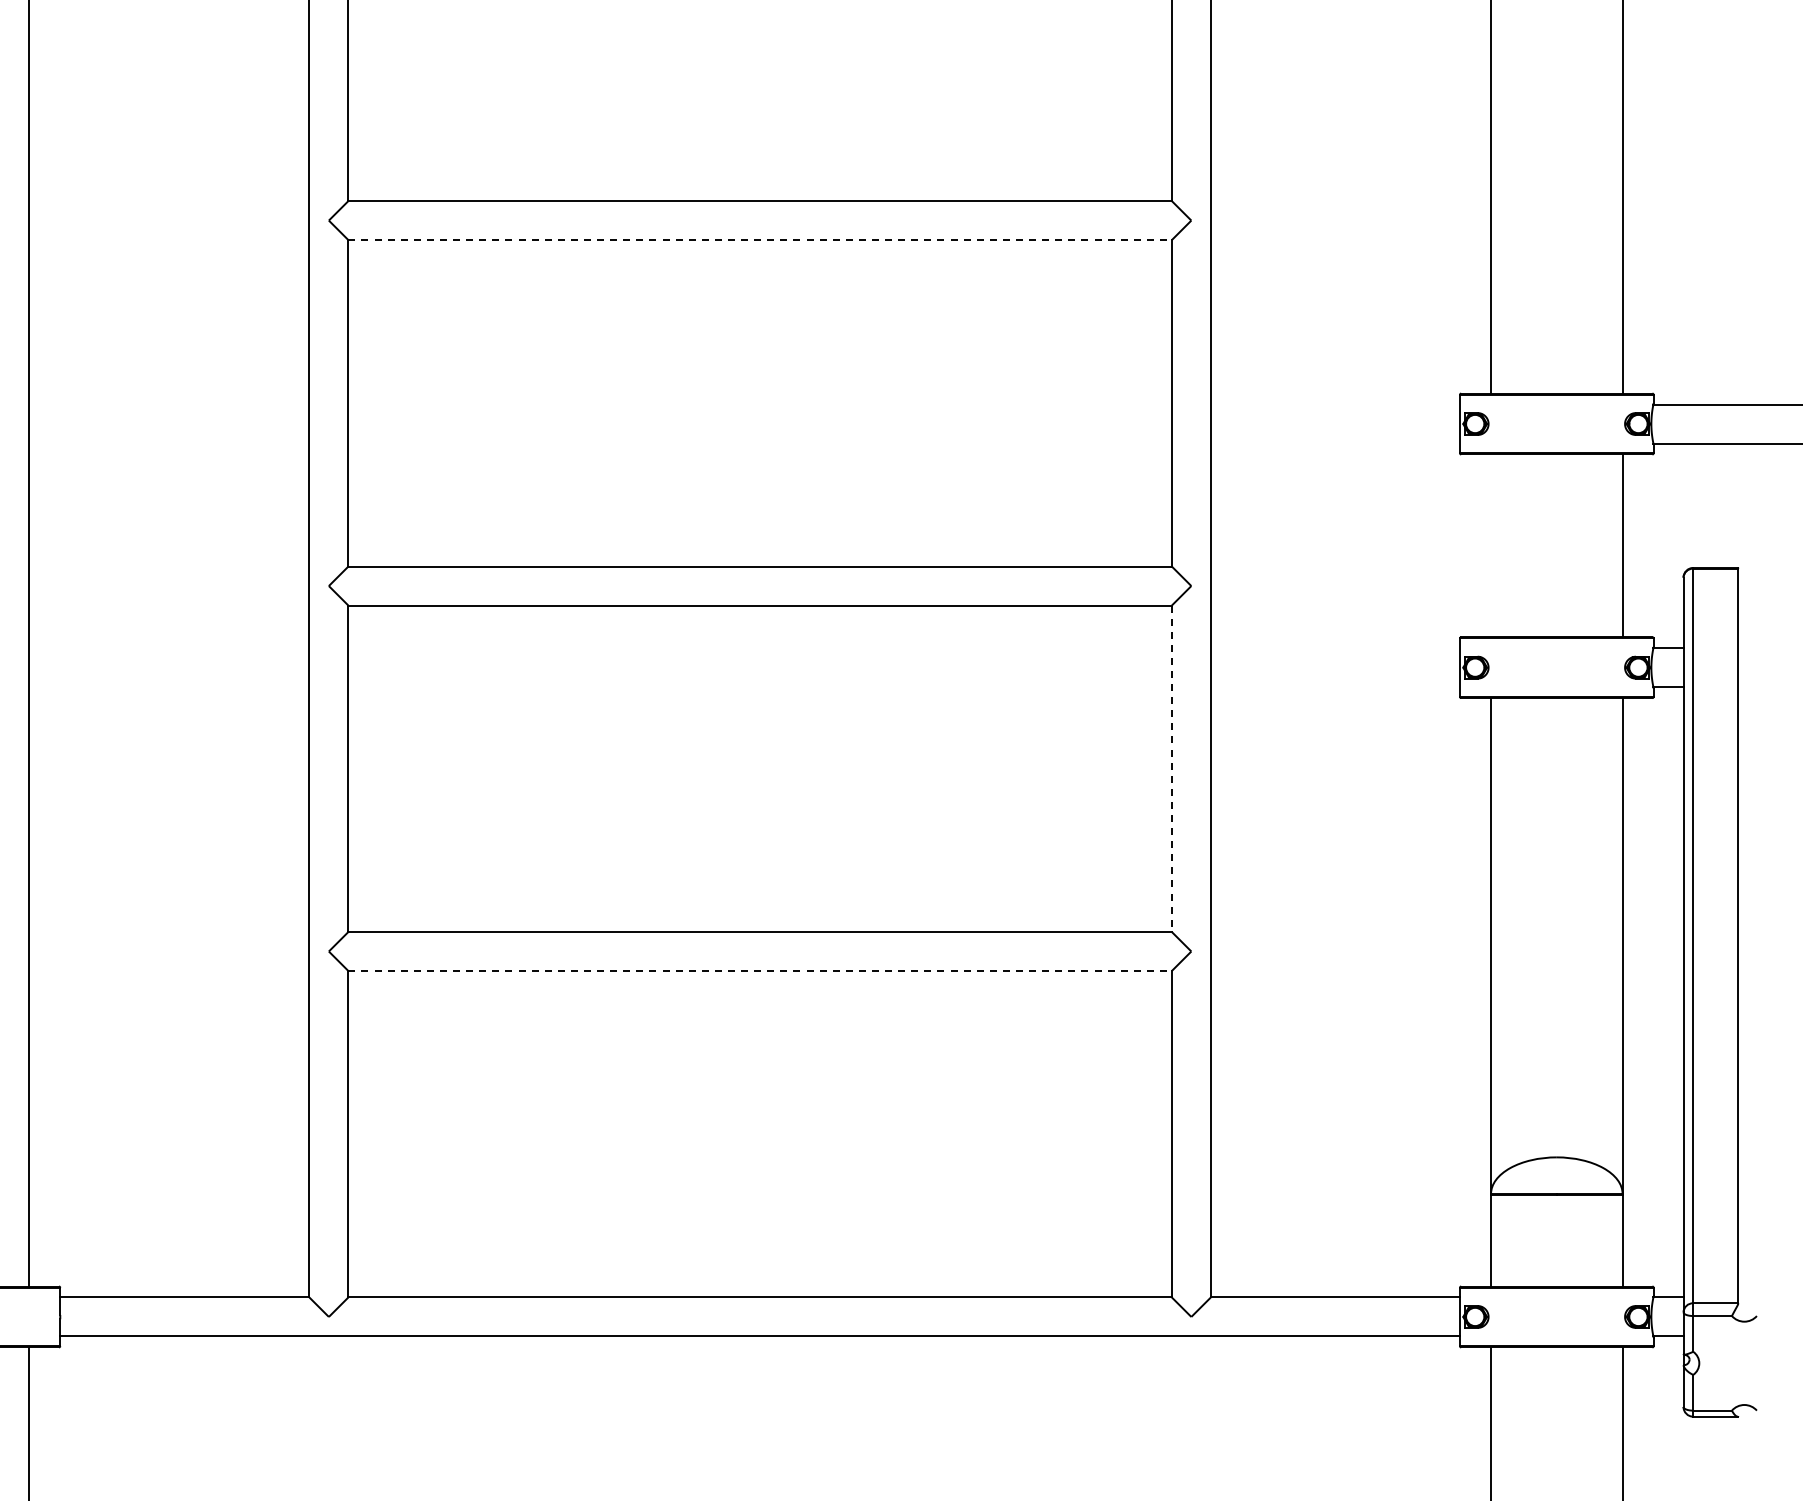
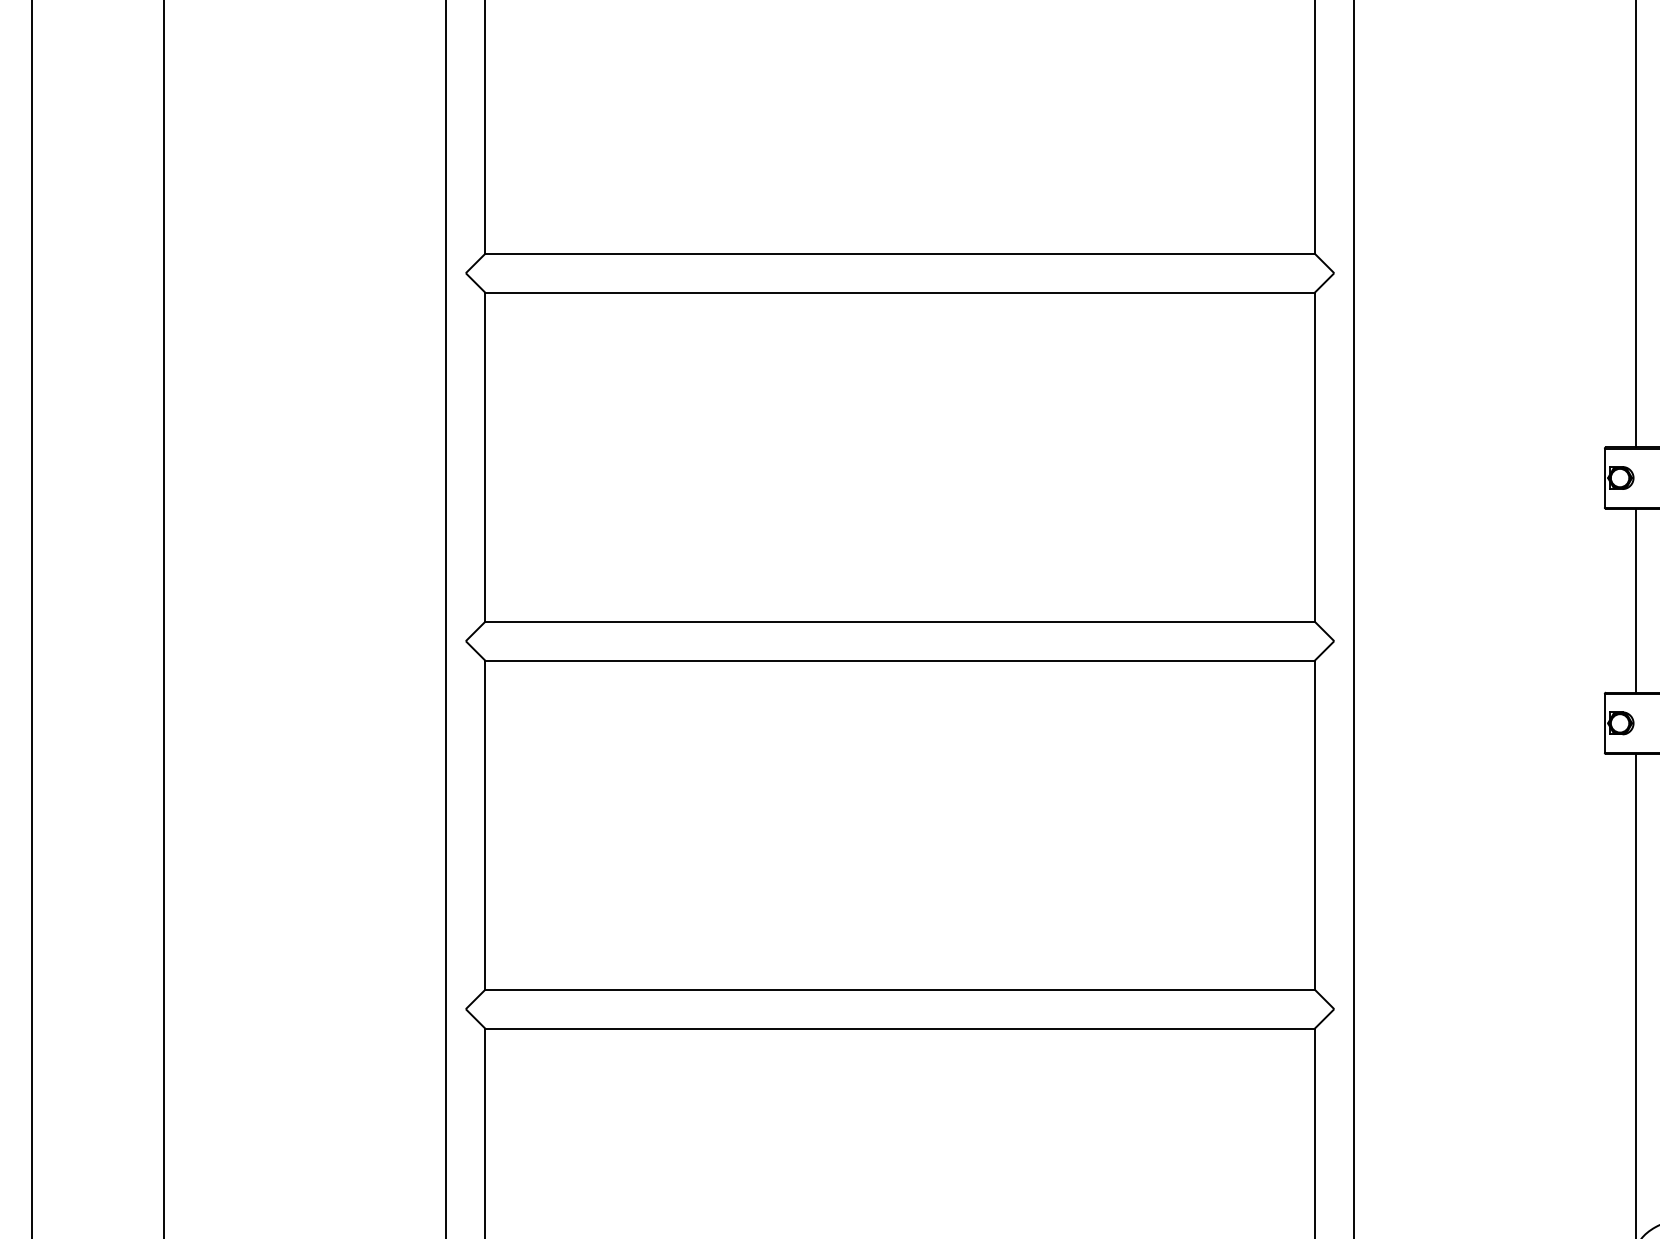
line: (760, 240) -> (900, 293), dashed -> solid
line: (1491, 545) -> (1636, 600), added
line: (1171, 769) -> (1314, 825), dashed -> solid
line: (760, 971) -> (900, 1029), dashed -> solid

